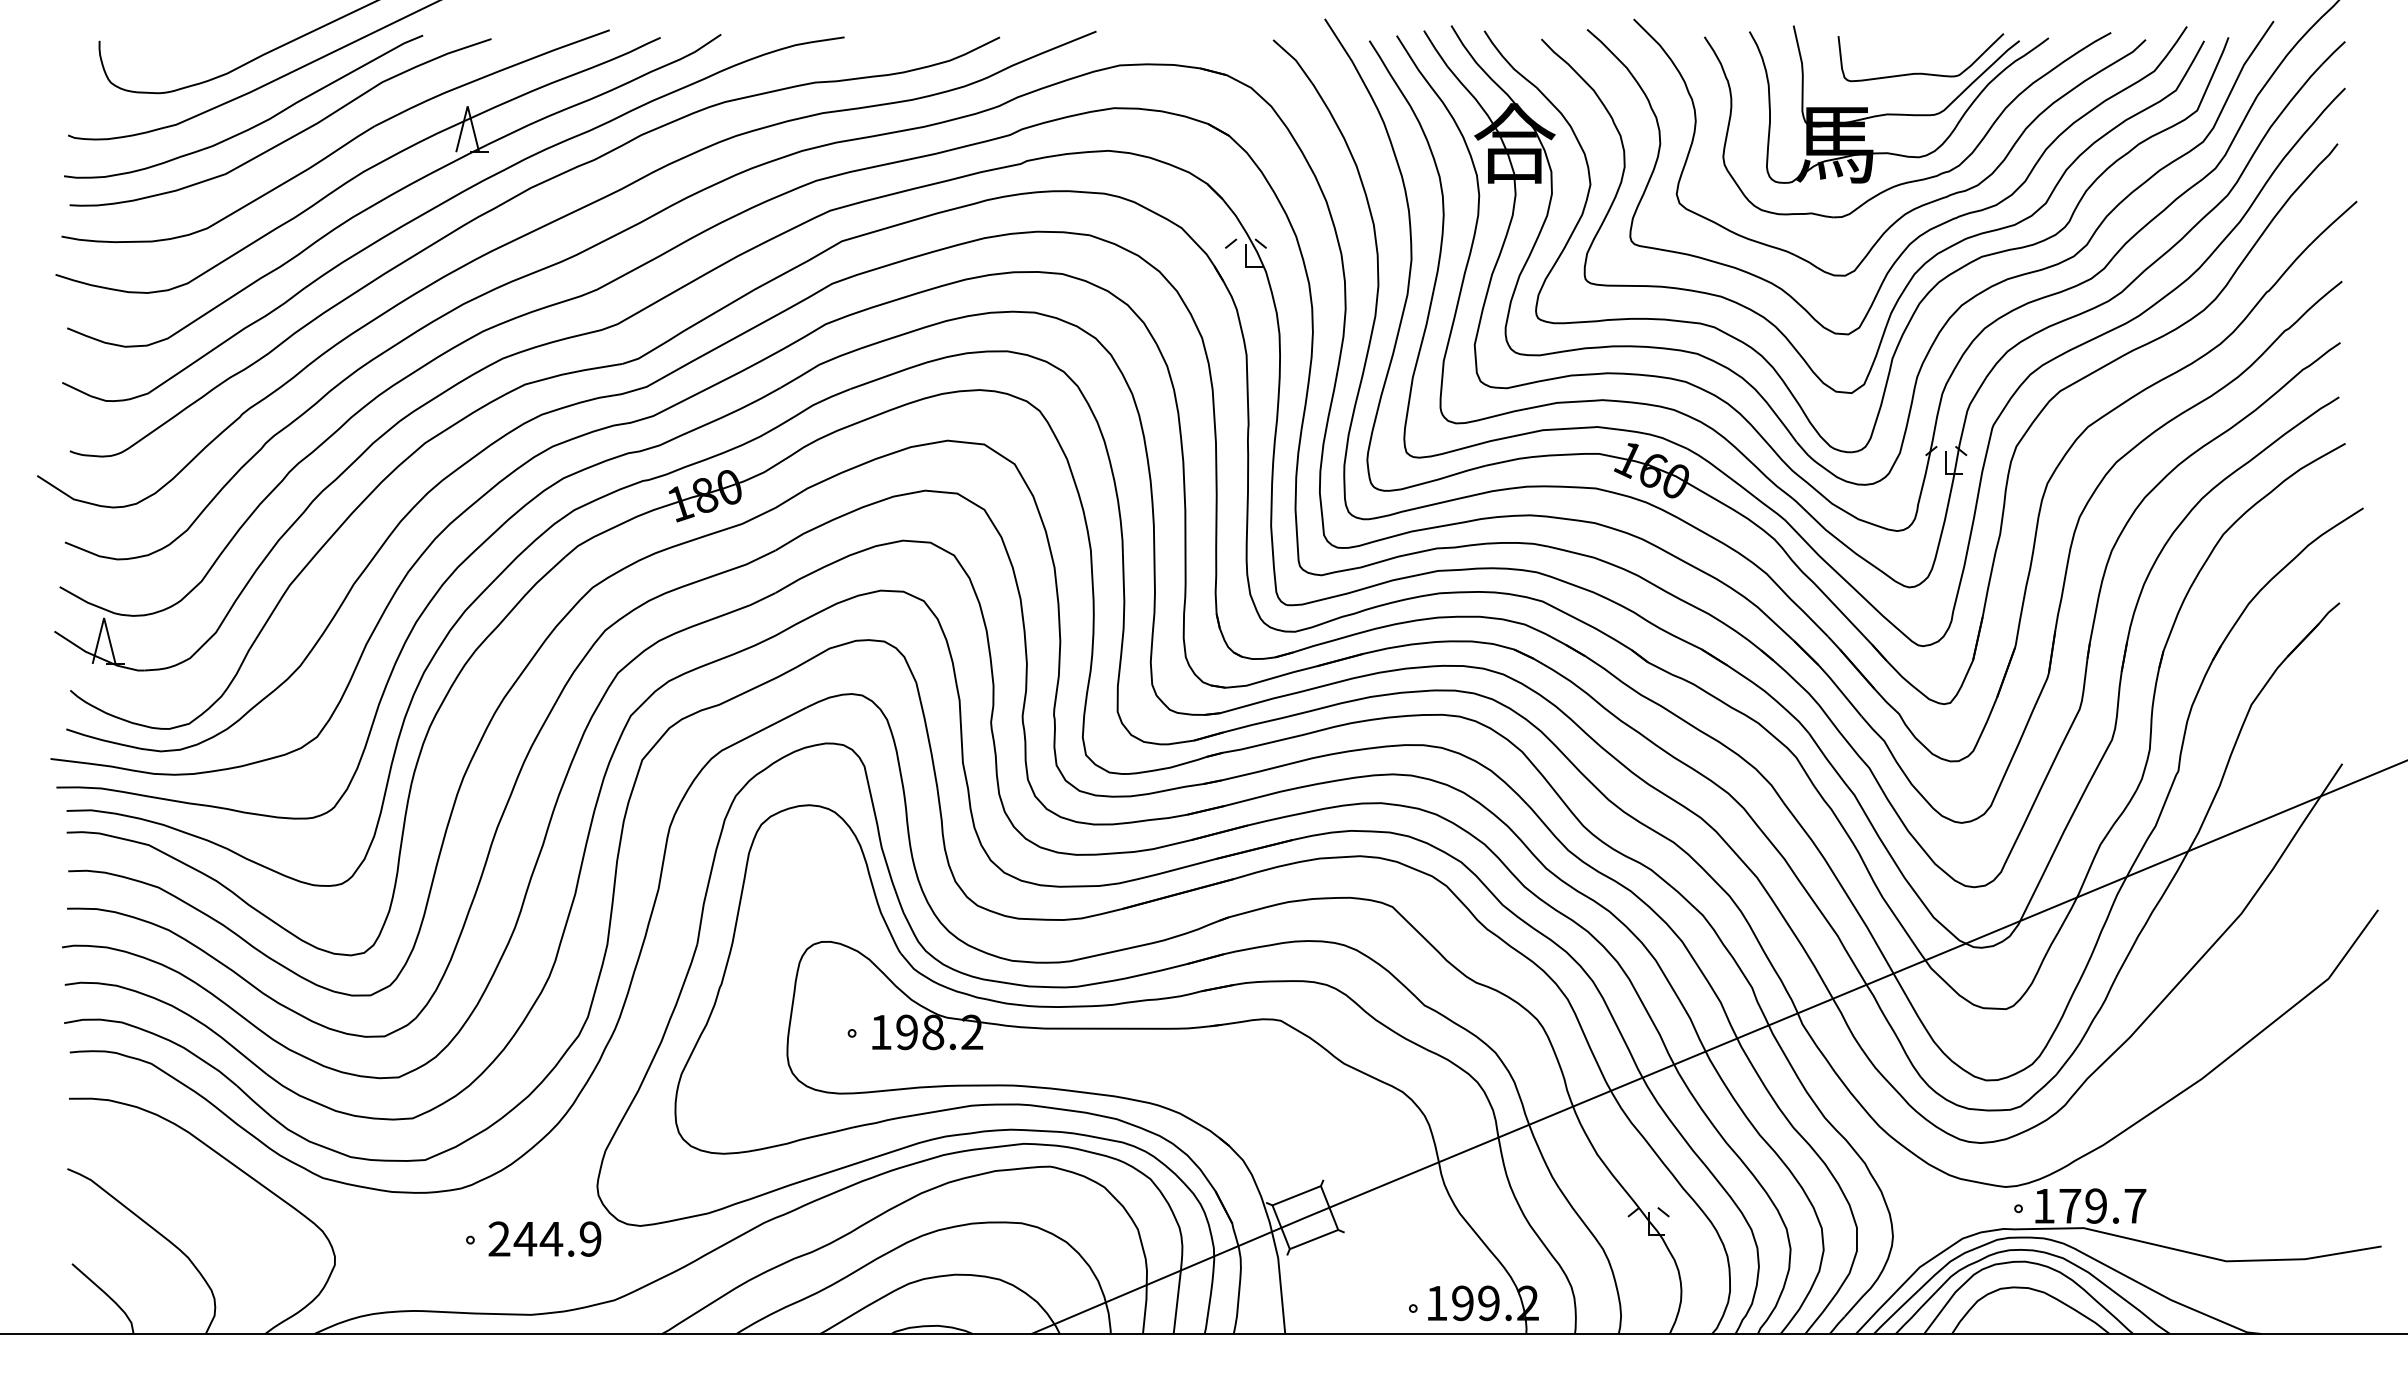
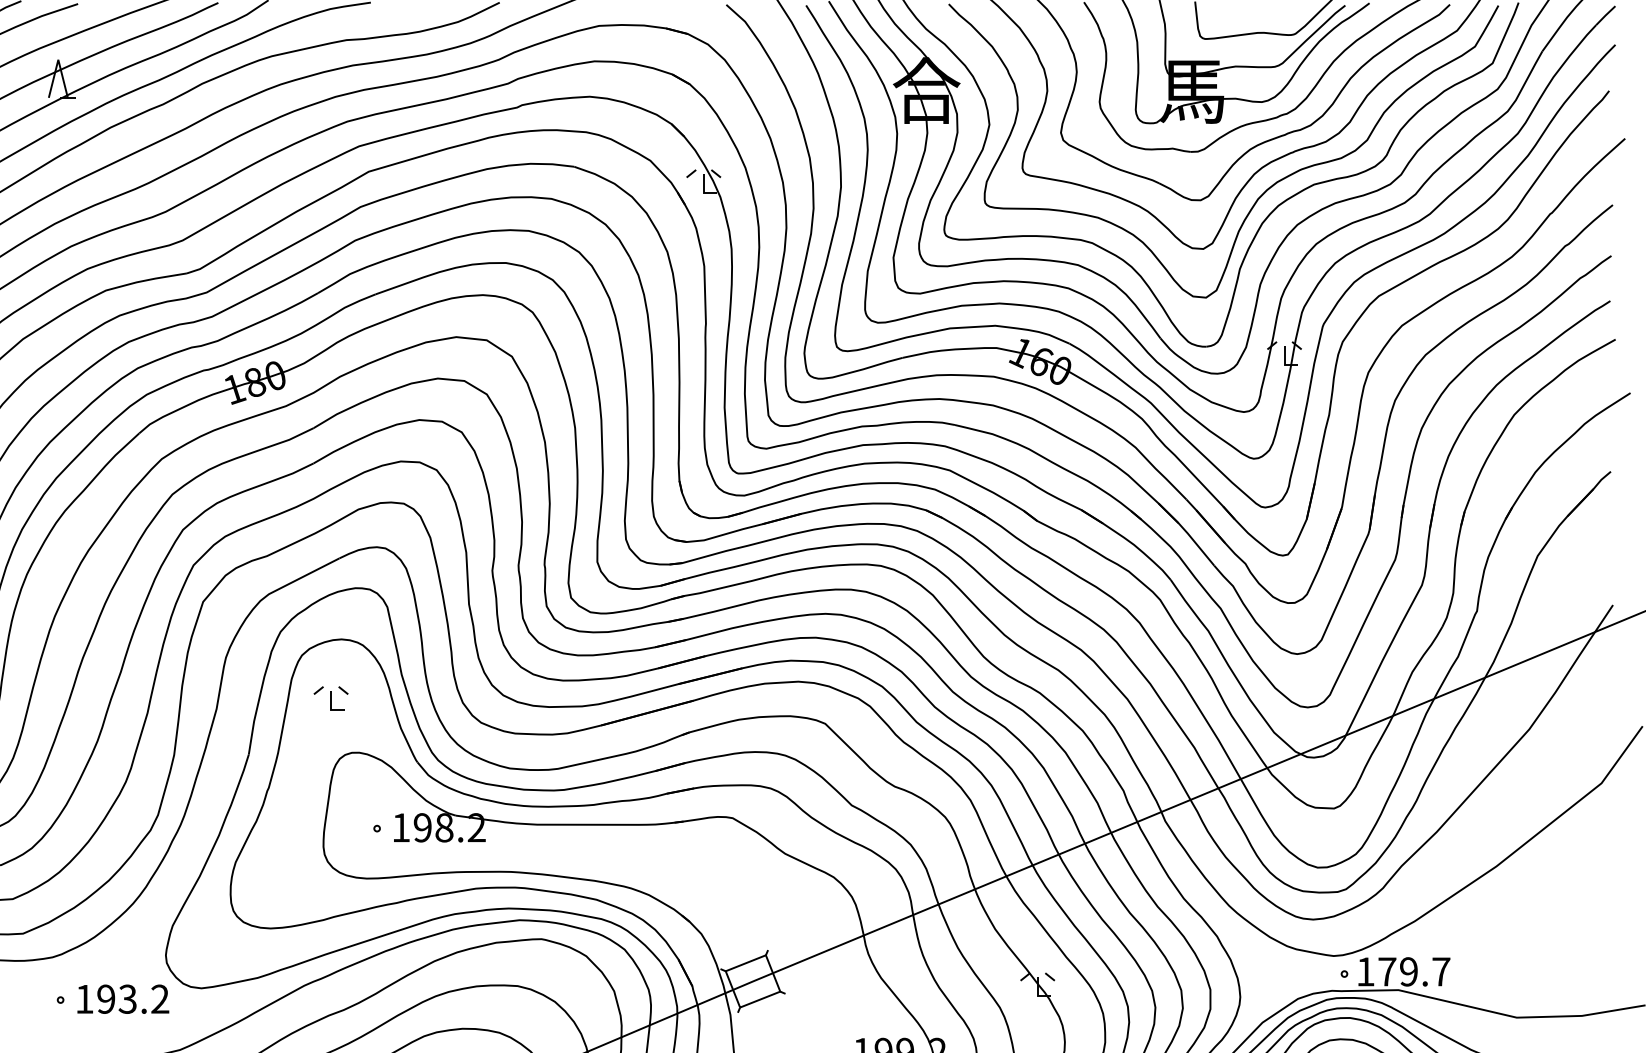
part: (796, 875) -> (331, 697), added
text: (544, 1238) -> (122, 998), 244.9 -> 193.2

